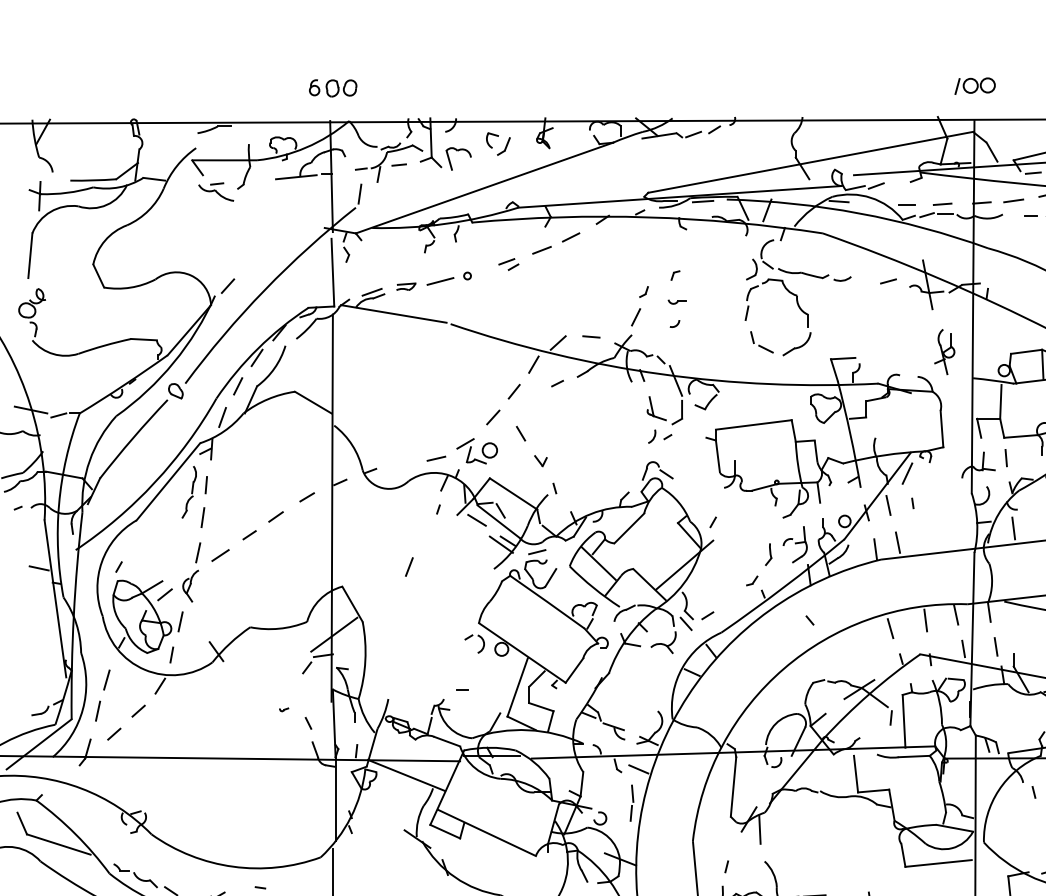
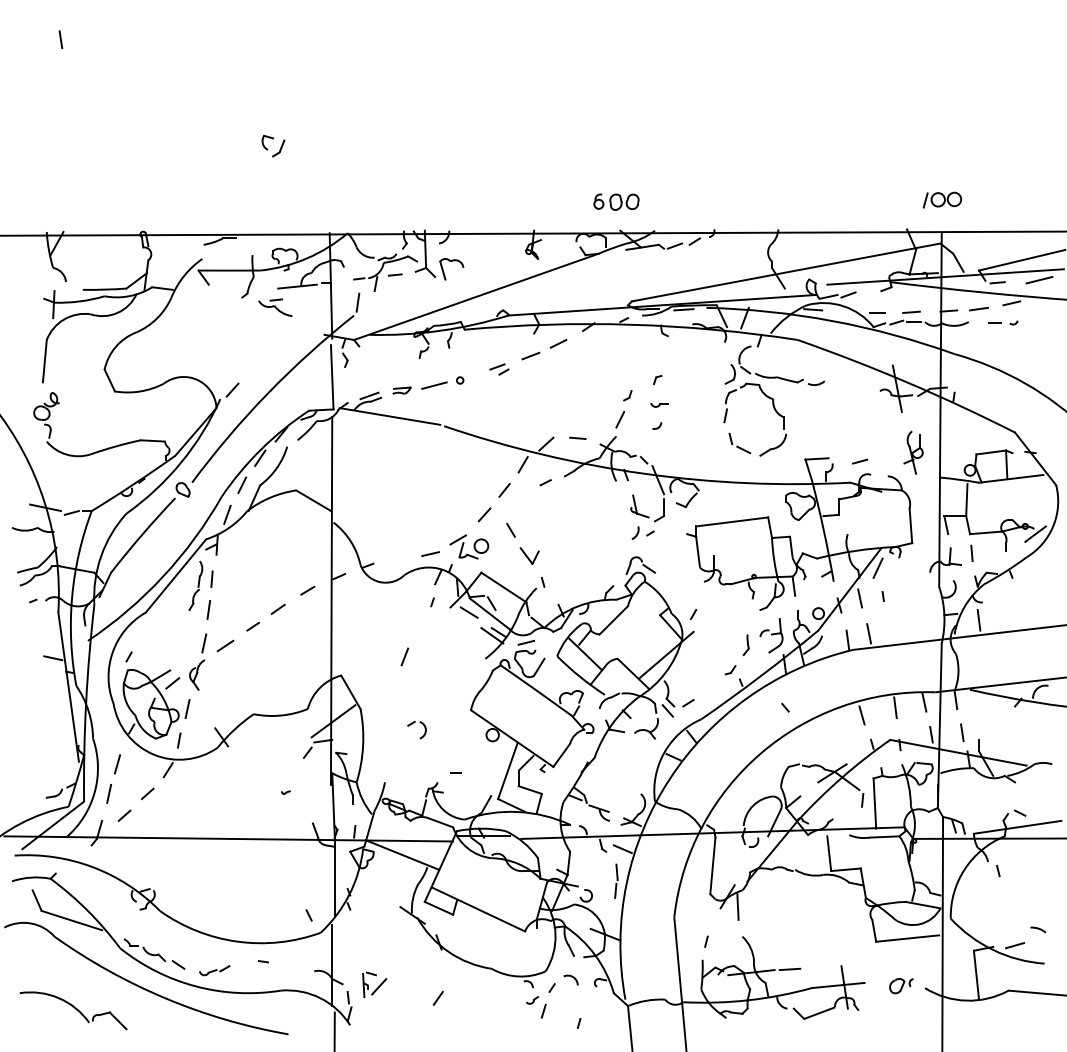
part: (333, 87) -> (616, 201), moved
part: (498, 143) -> (273, 145), moved
part: (216, 191) -> (275, 307), moved
line: (888, 281) -> (860, 461), moved
part: (540, 461) -> (529, 556), size x1.6
part: (472, 637) -> (414, 723), moved
line: (307, 723) -> (308, 915), moved

